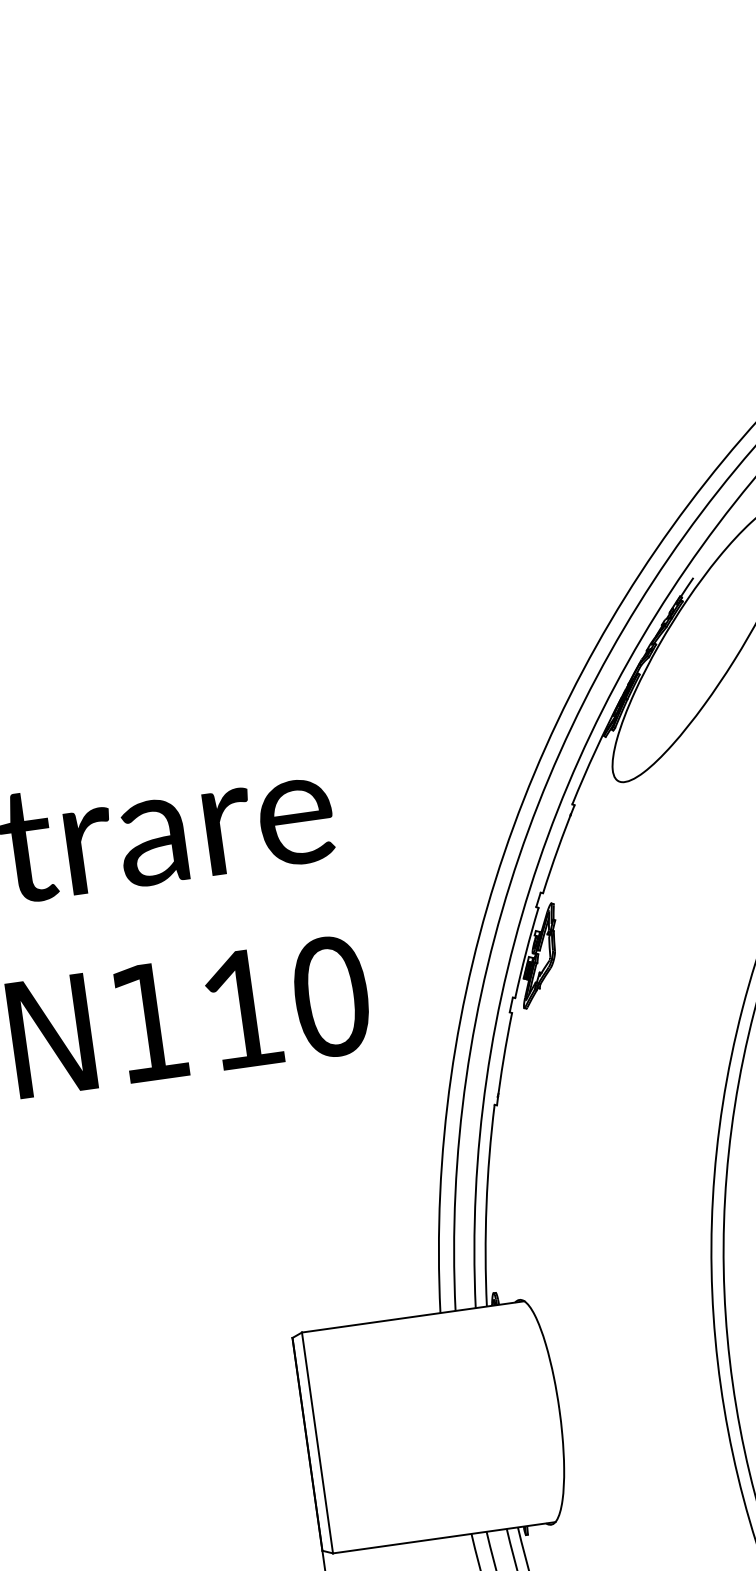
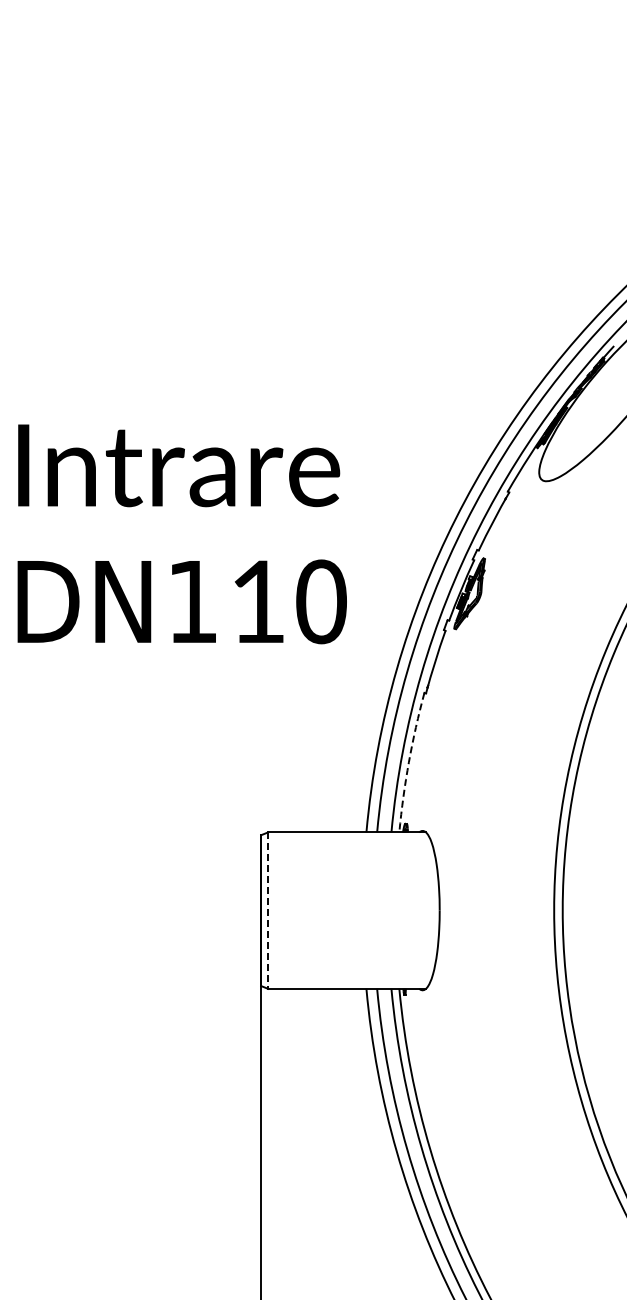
arc: (485, 1206) -> (408, 762), solid -> dashed
line: (317, 1444) -> (268, 911), solid -> dashed

